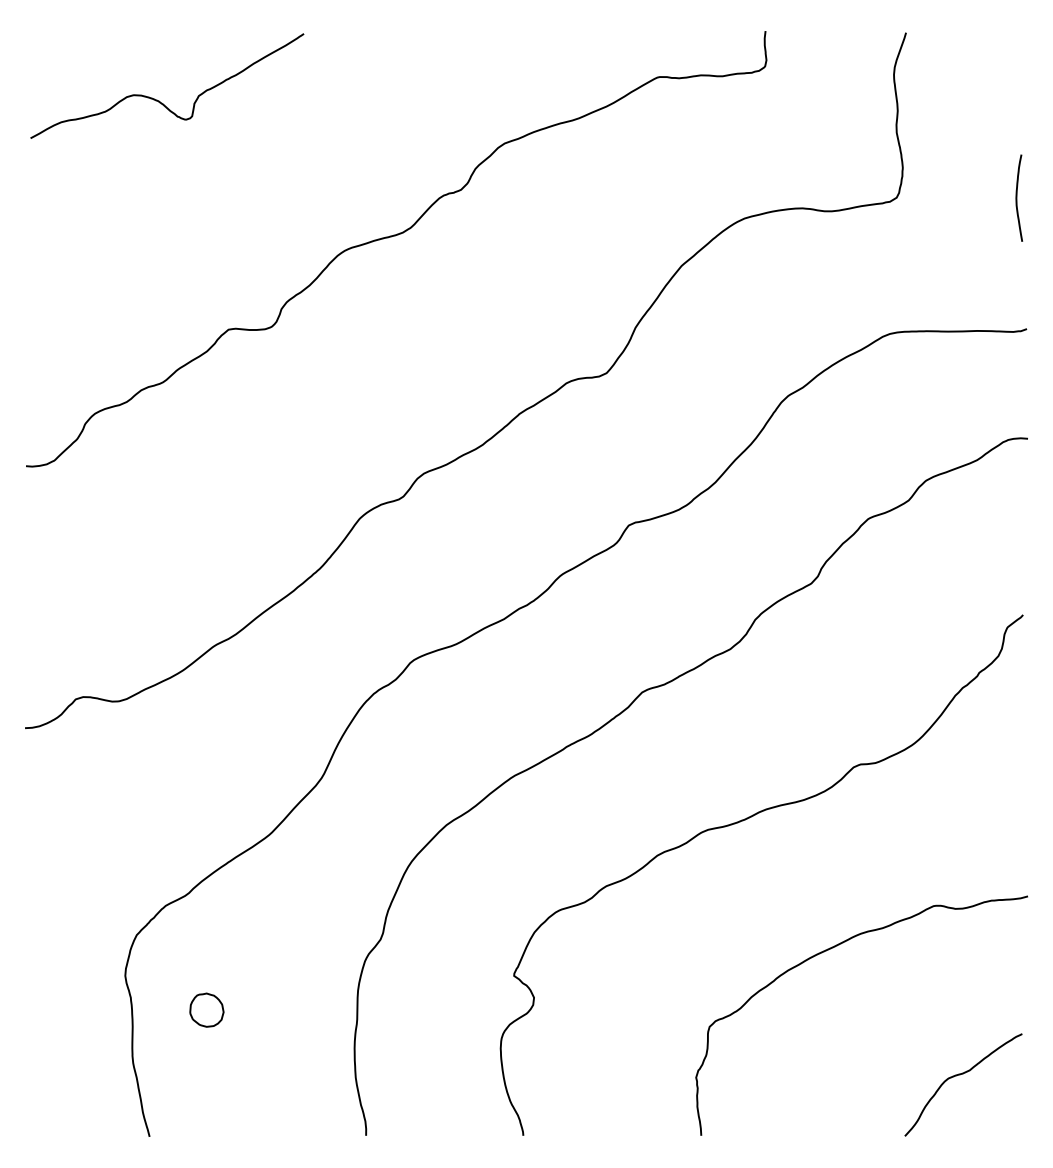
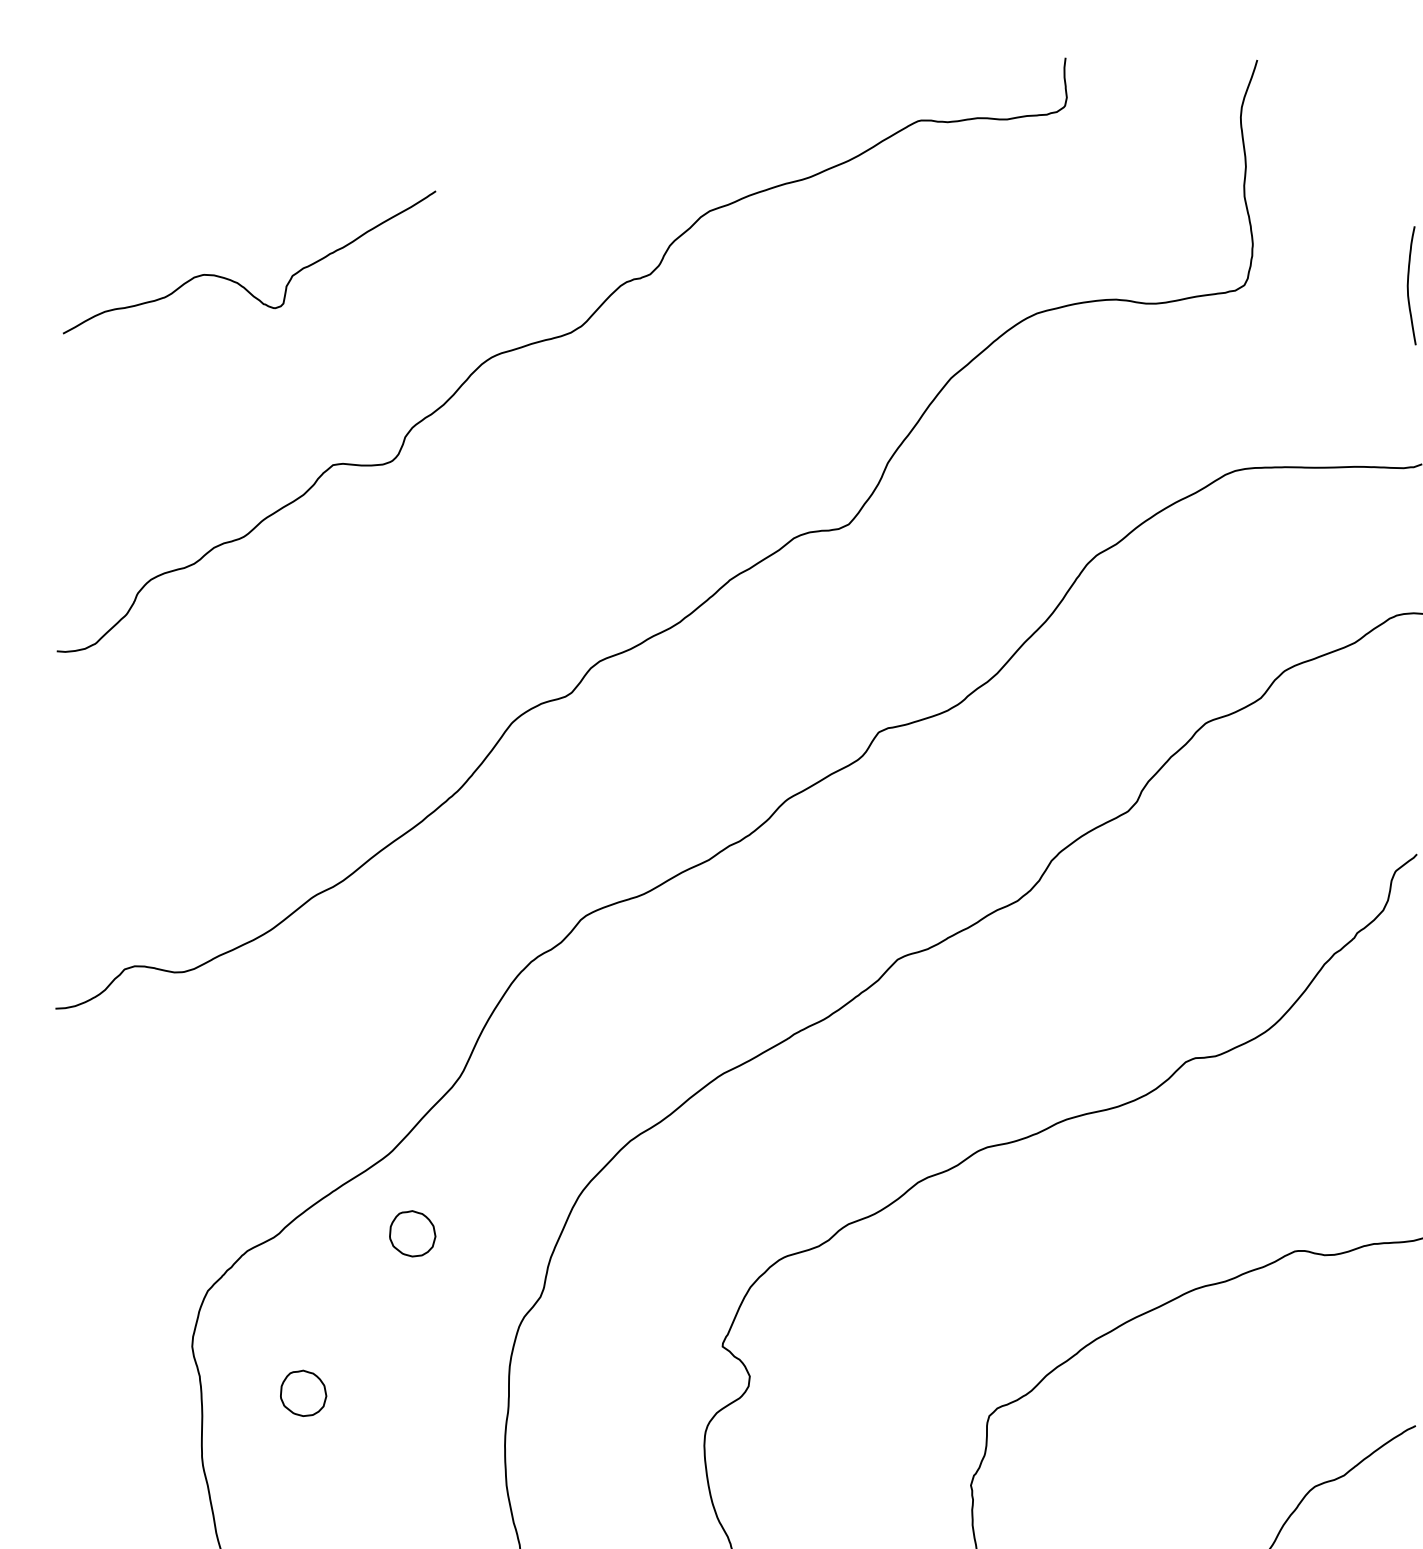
curve: (159, 100) -> (238, 282), moved
part: (286, 892) -> (412, 1232), added

